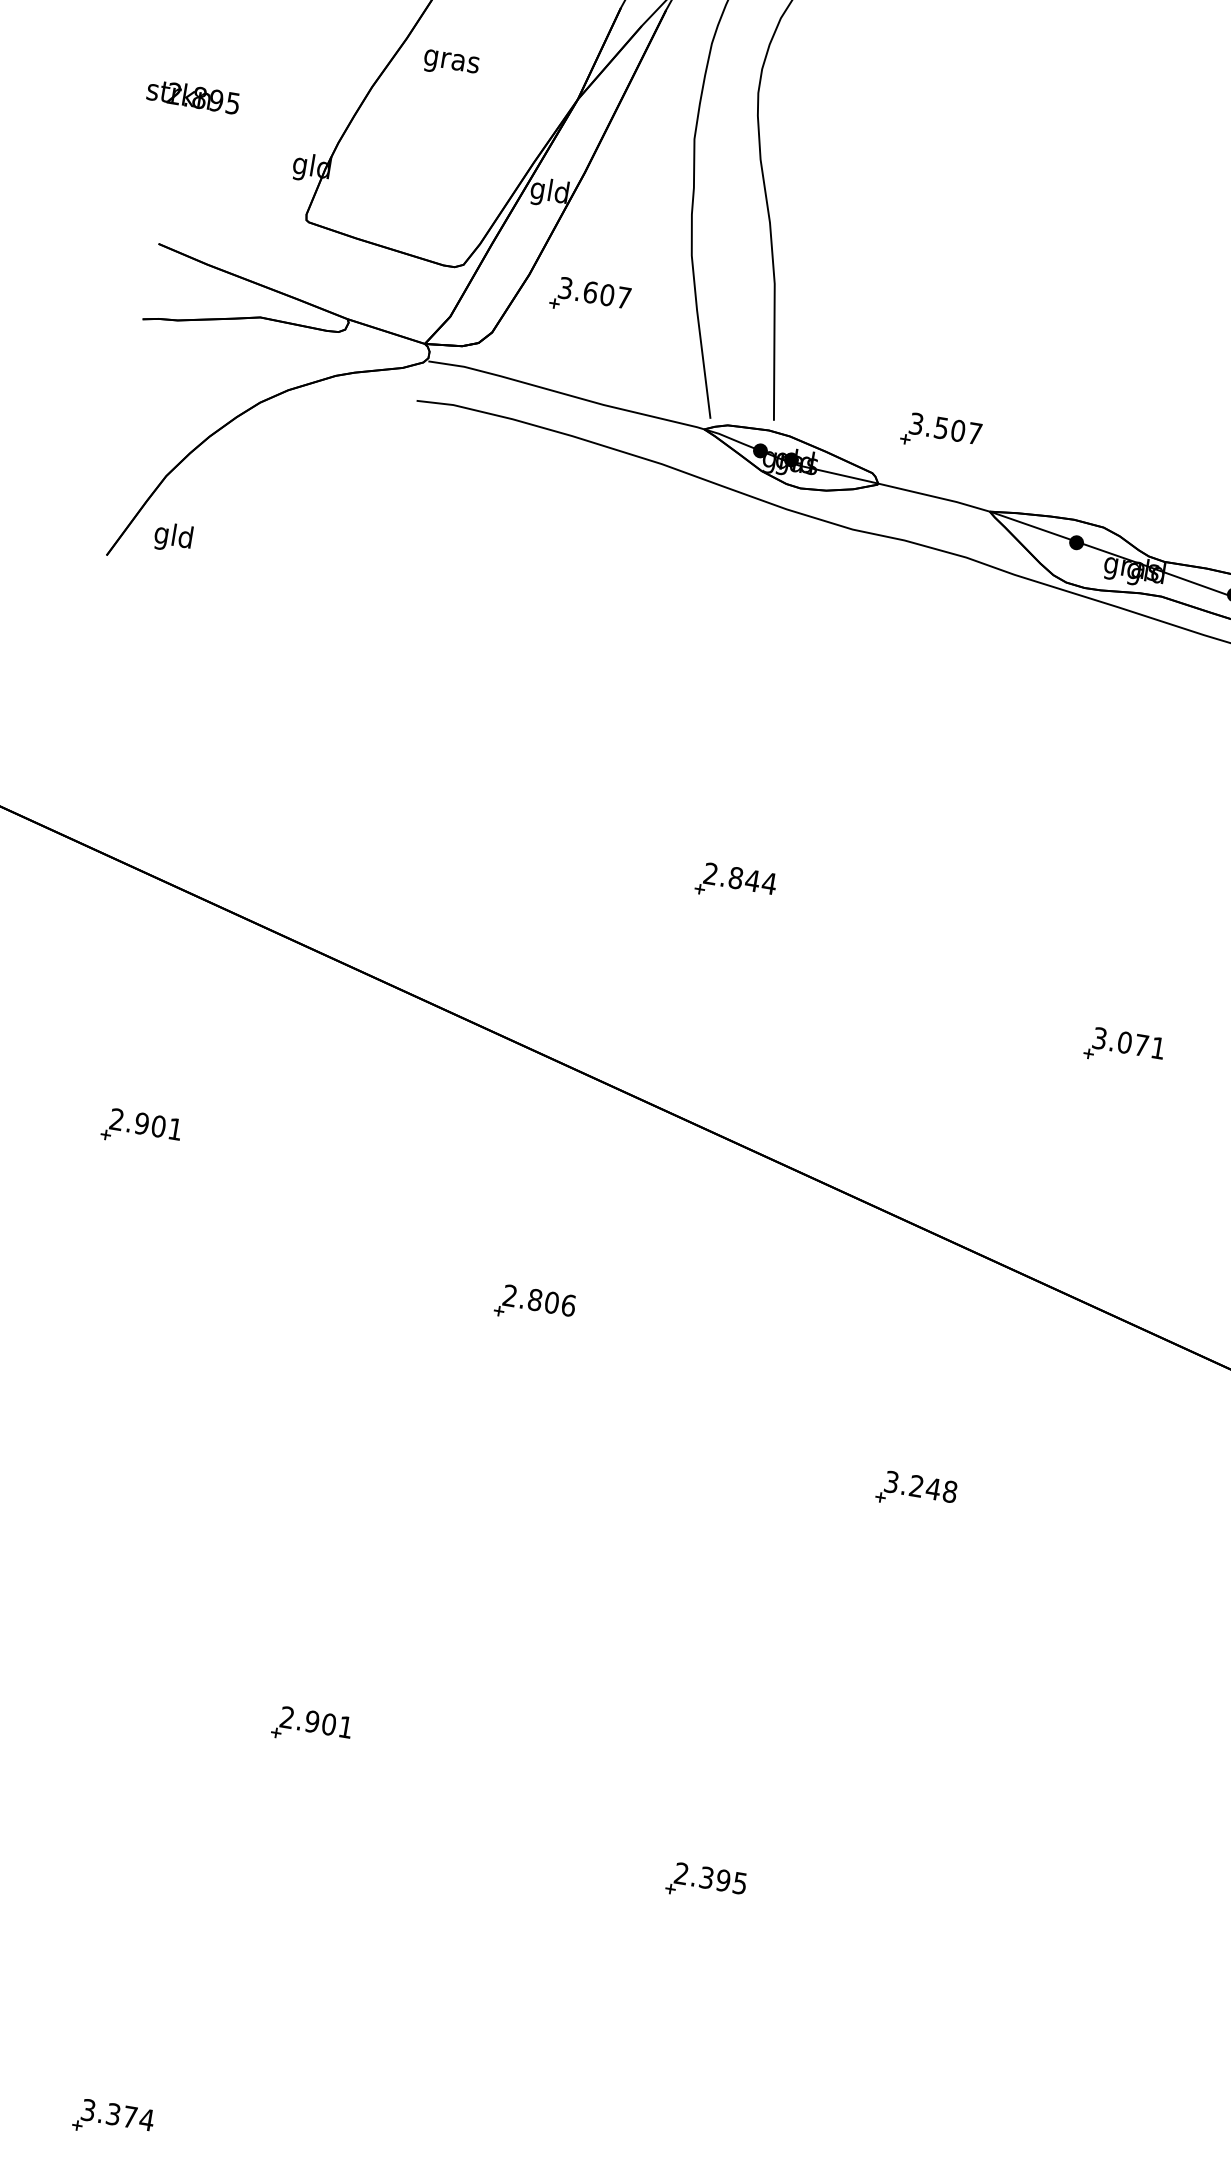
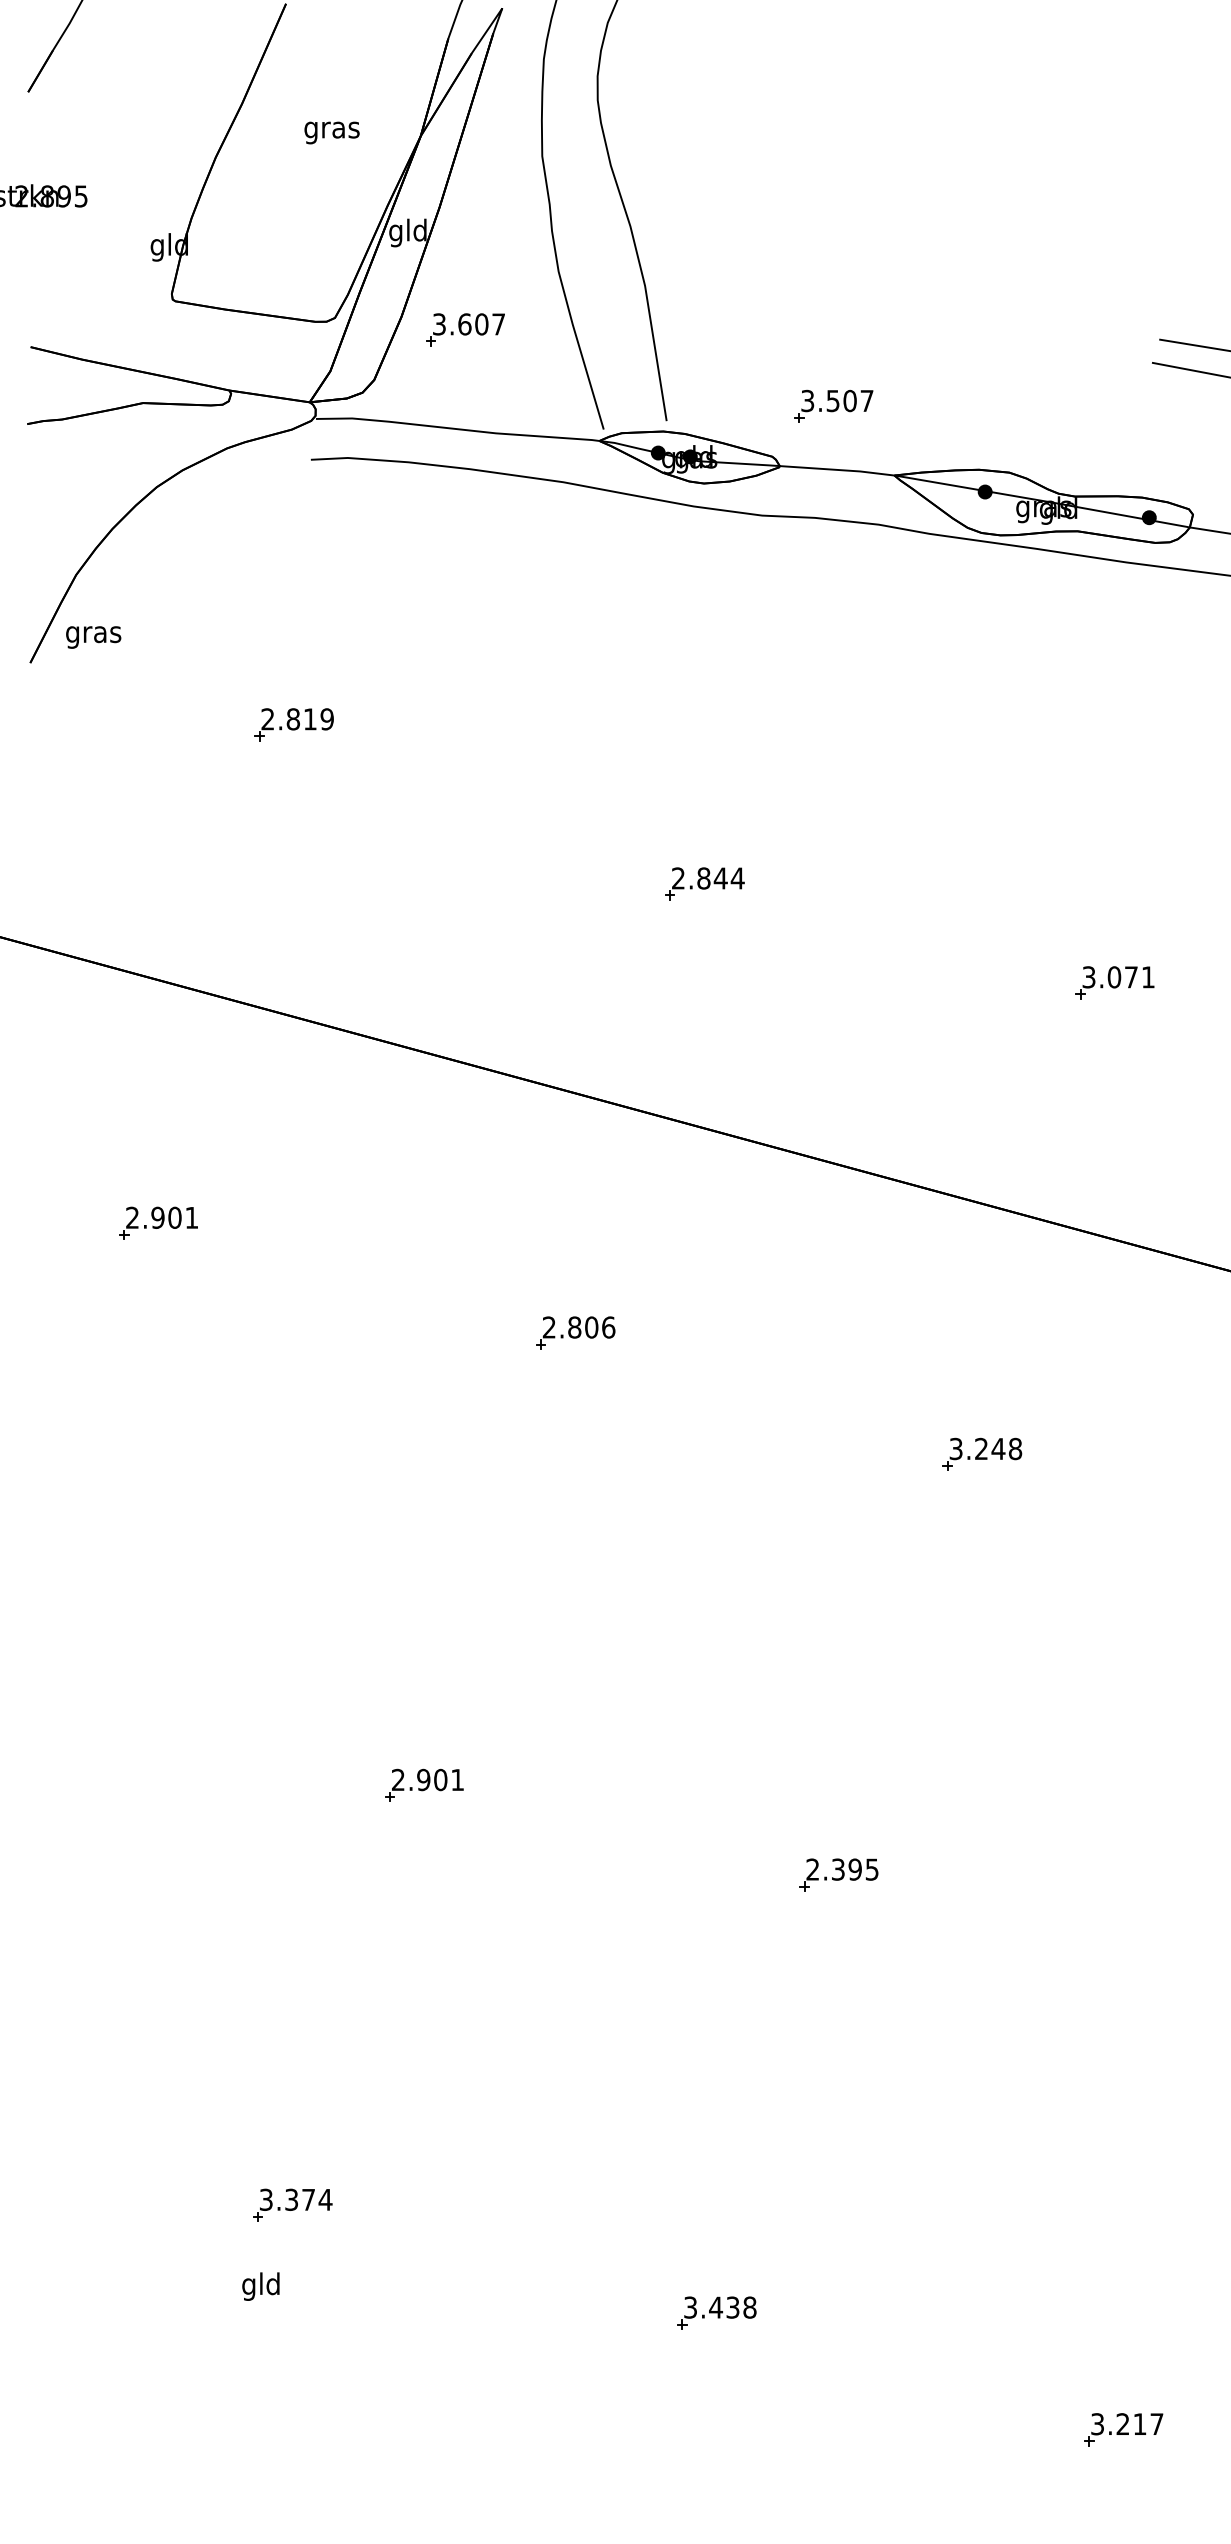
text: (450, 63) -> (331, 132), moved
text: (173, 537) -> (93, 634), gld -> gras
part: (356, 659) -> (293, 724), added

